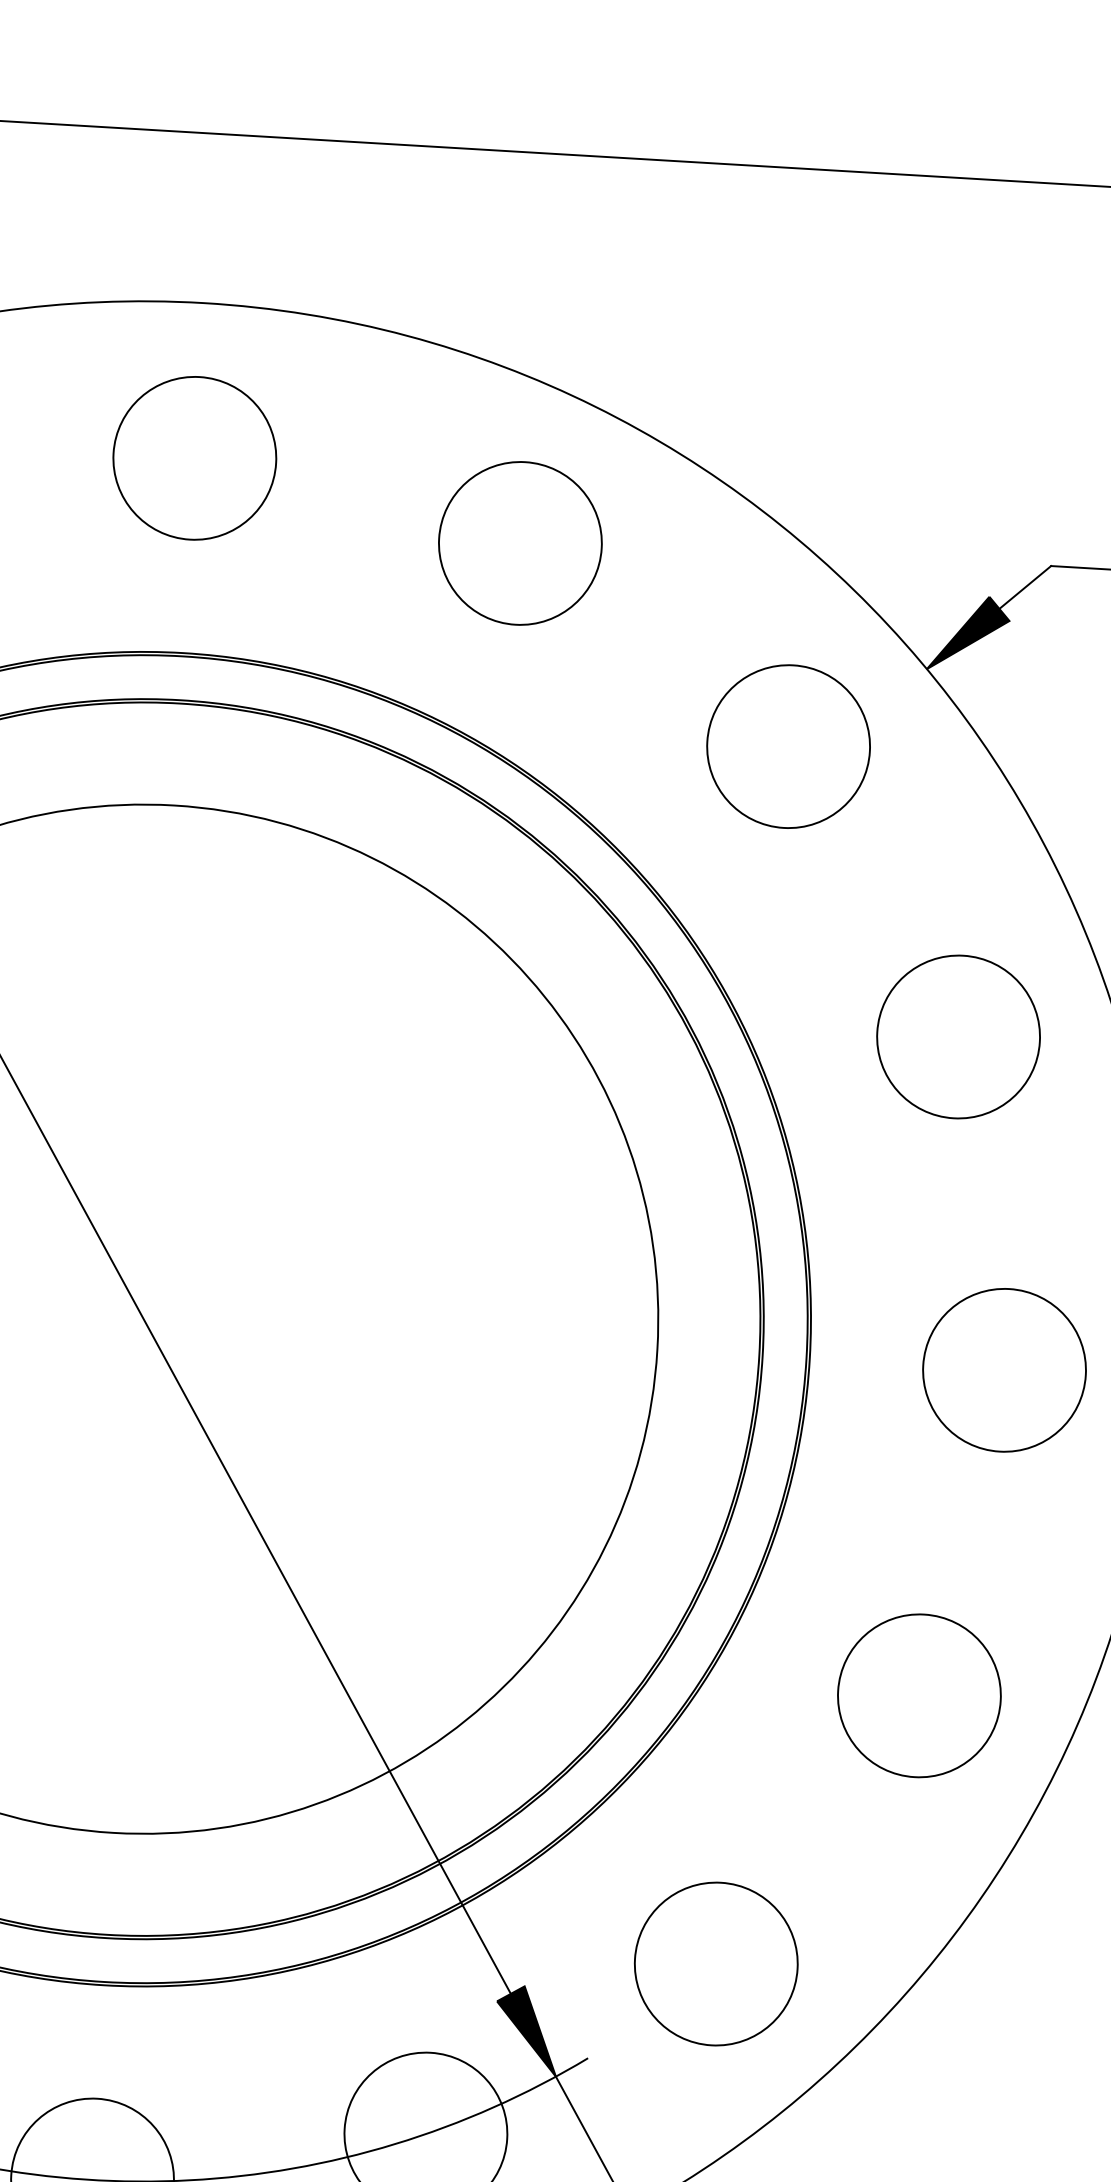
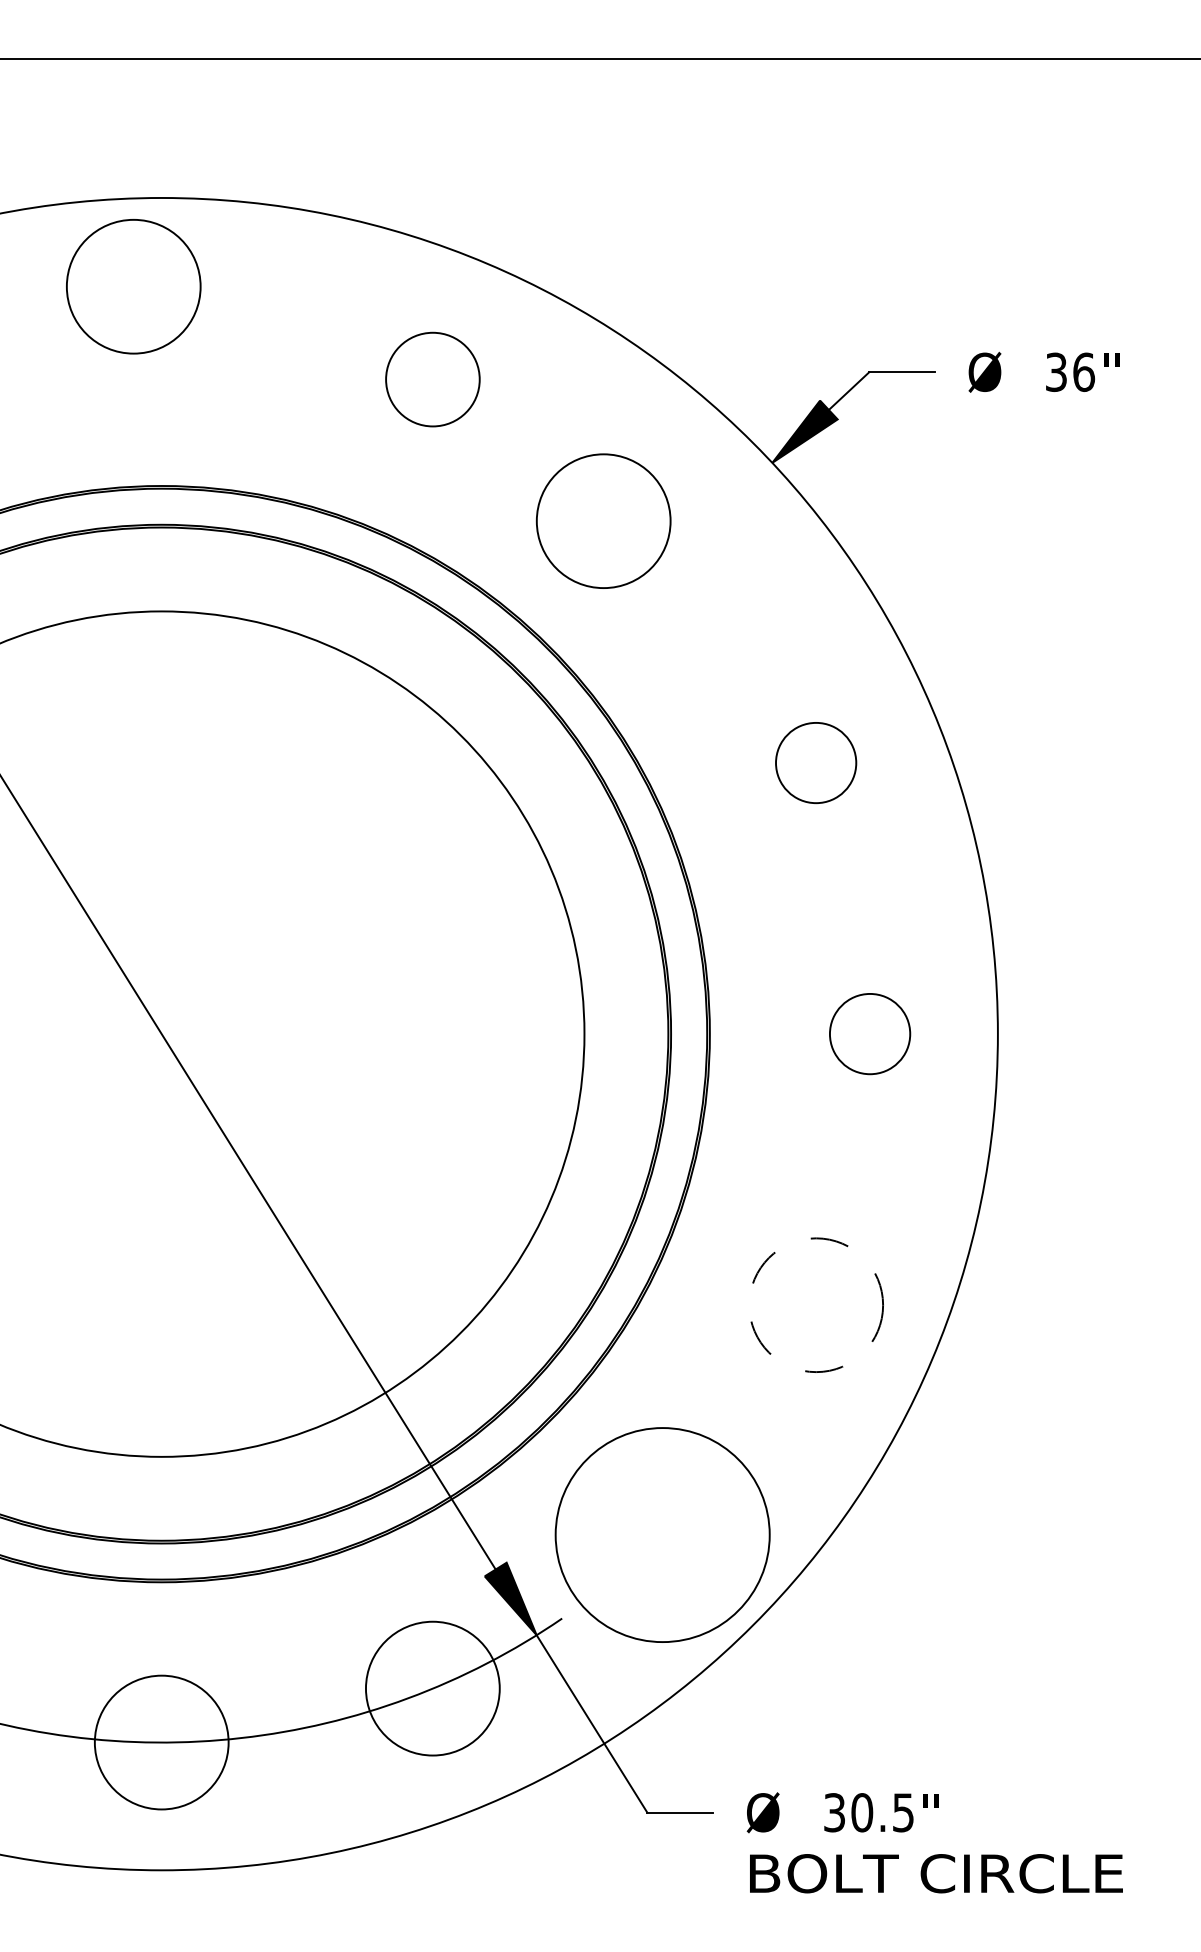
circle: (194, 458) -> (133, 286), moved
circle: (519, 543) -> (432, 379), size x0.7
circle: (788, 745) -> (603, 520), moved
circle: (957, 1036) -> (815, 762), size x0.6
circle: (1003, 1369) -> (869, 1033), size x0.6
circle: (919, 1696) -> (816, 1305), solid -> dashed
circle: (716, 1963) -> (662, 1534), size x1.6

